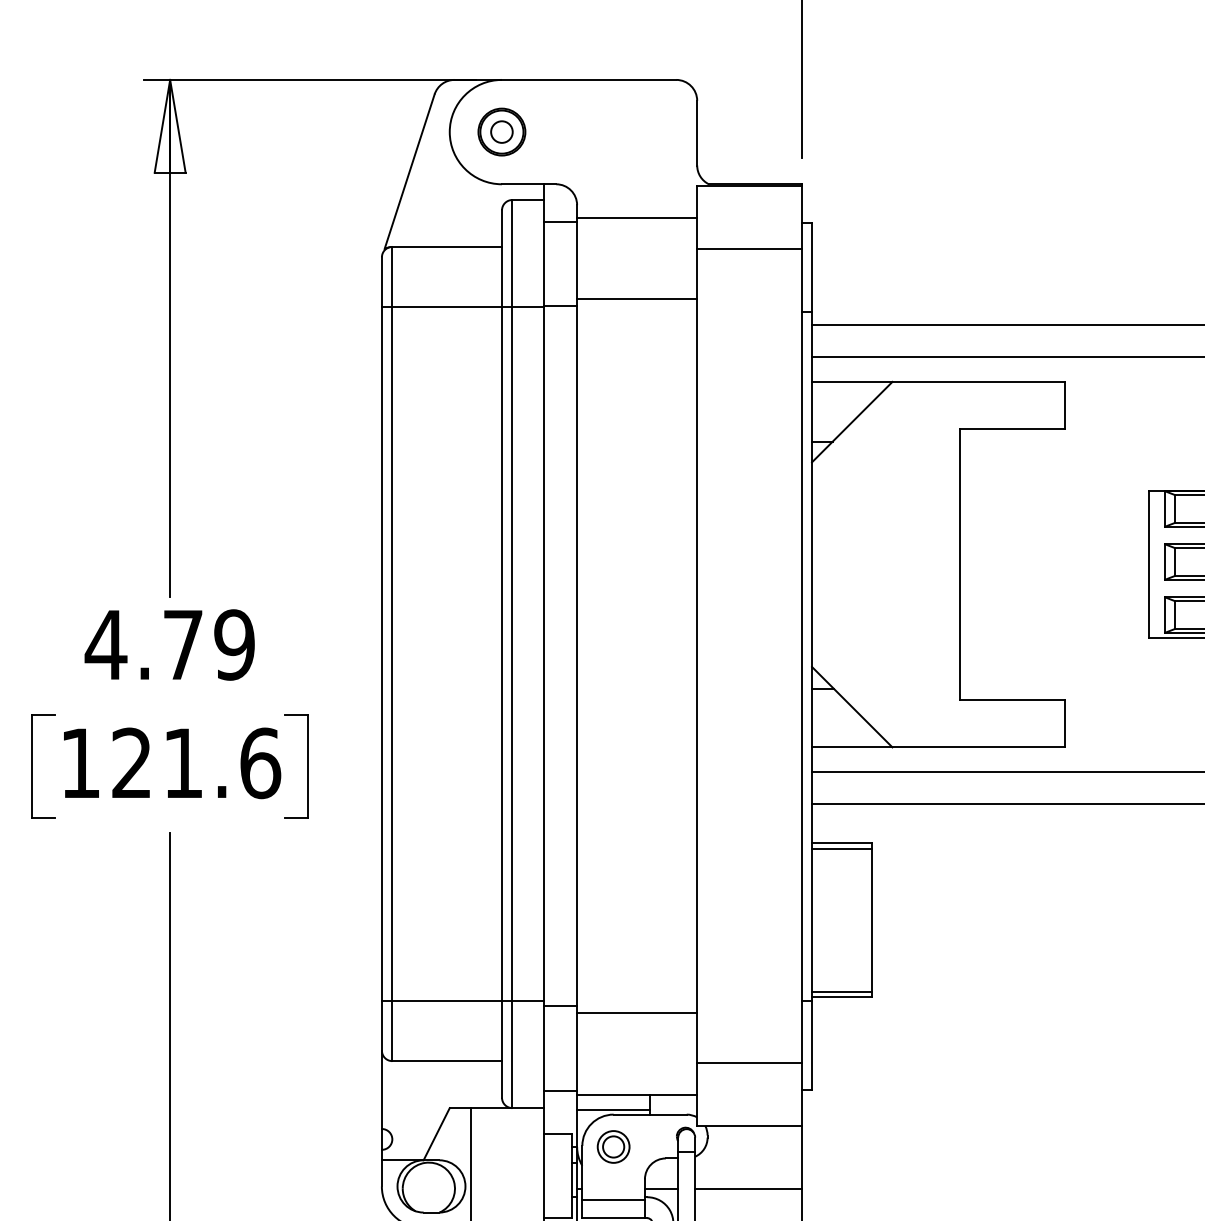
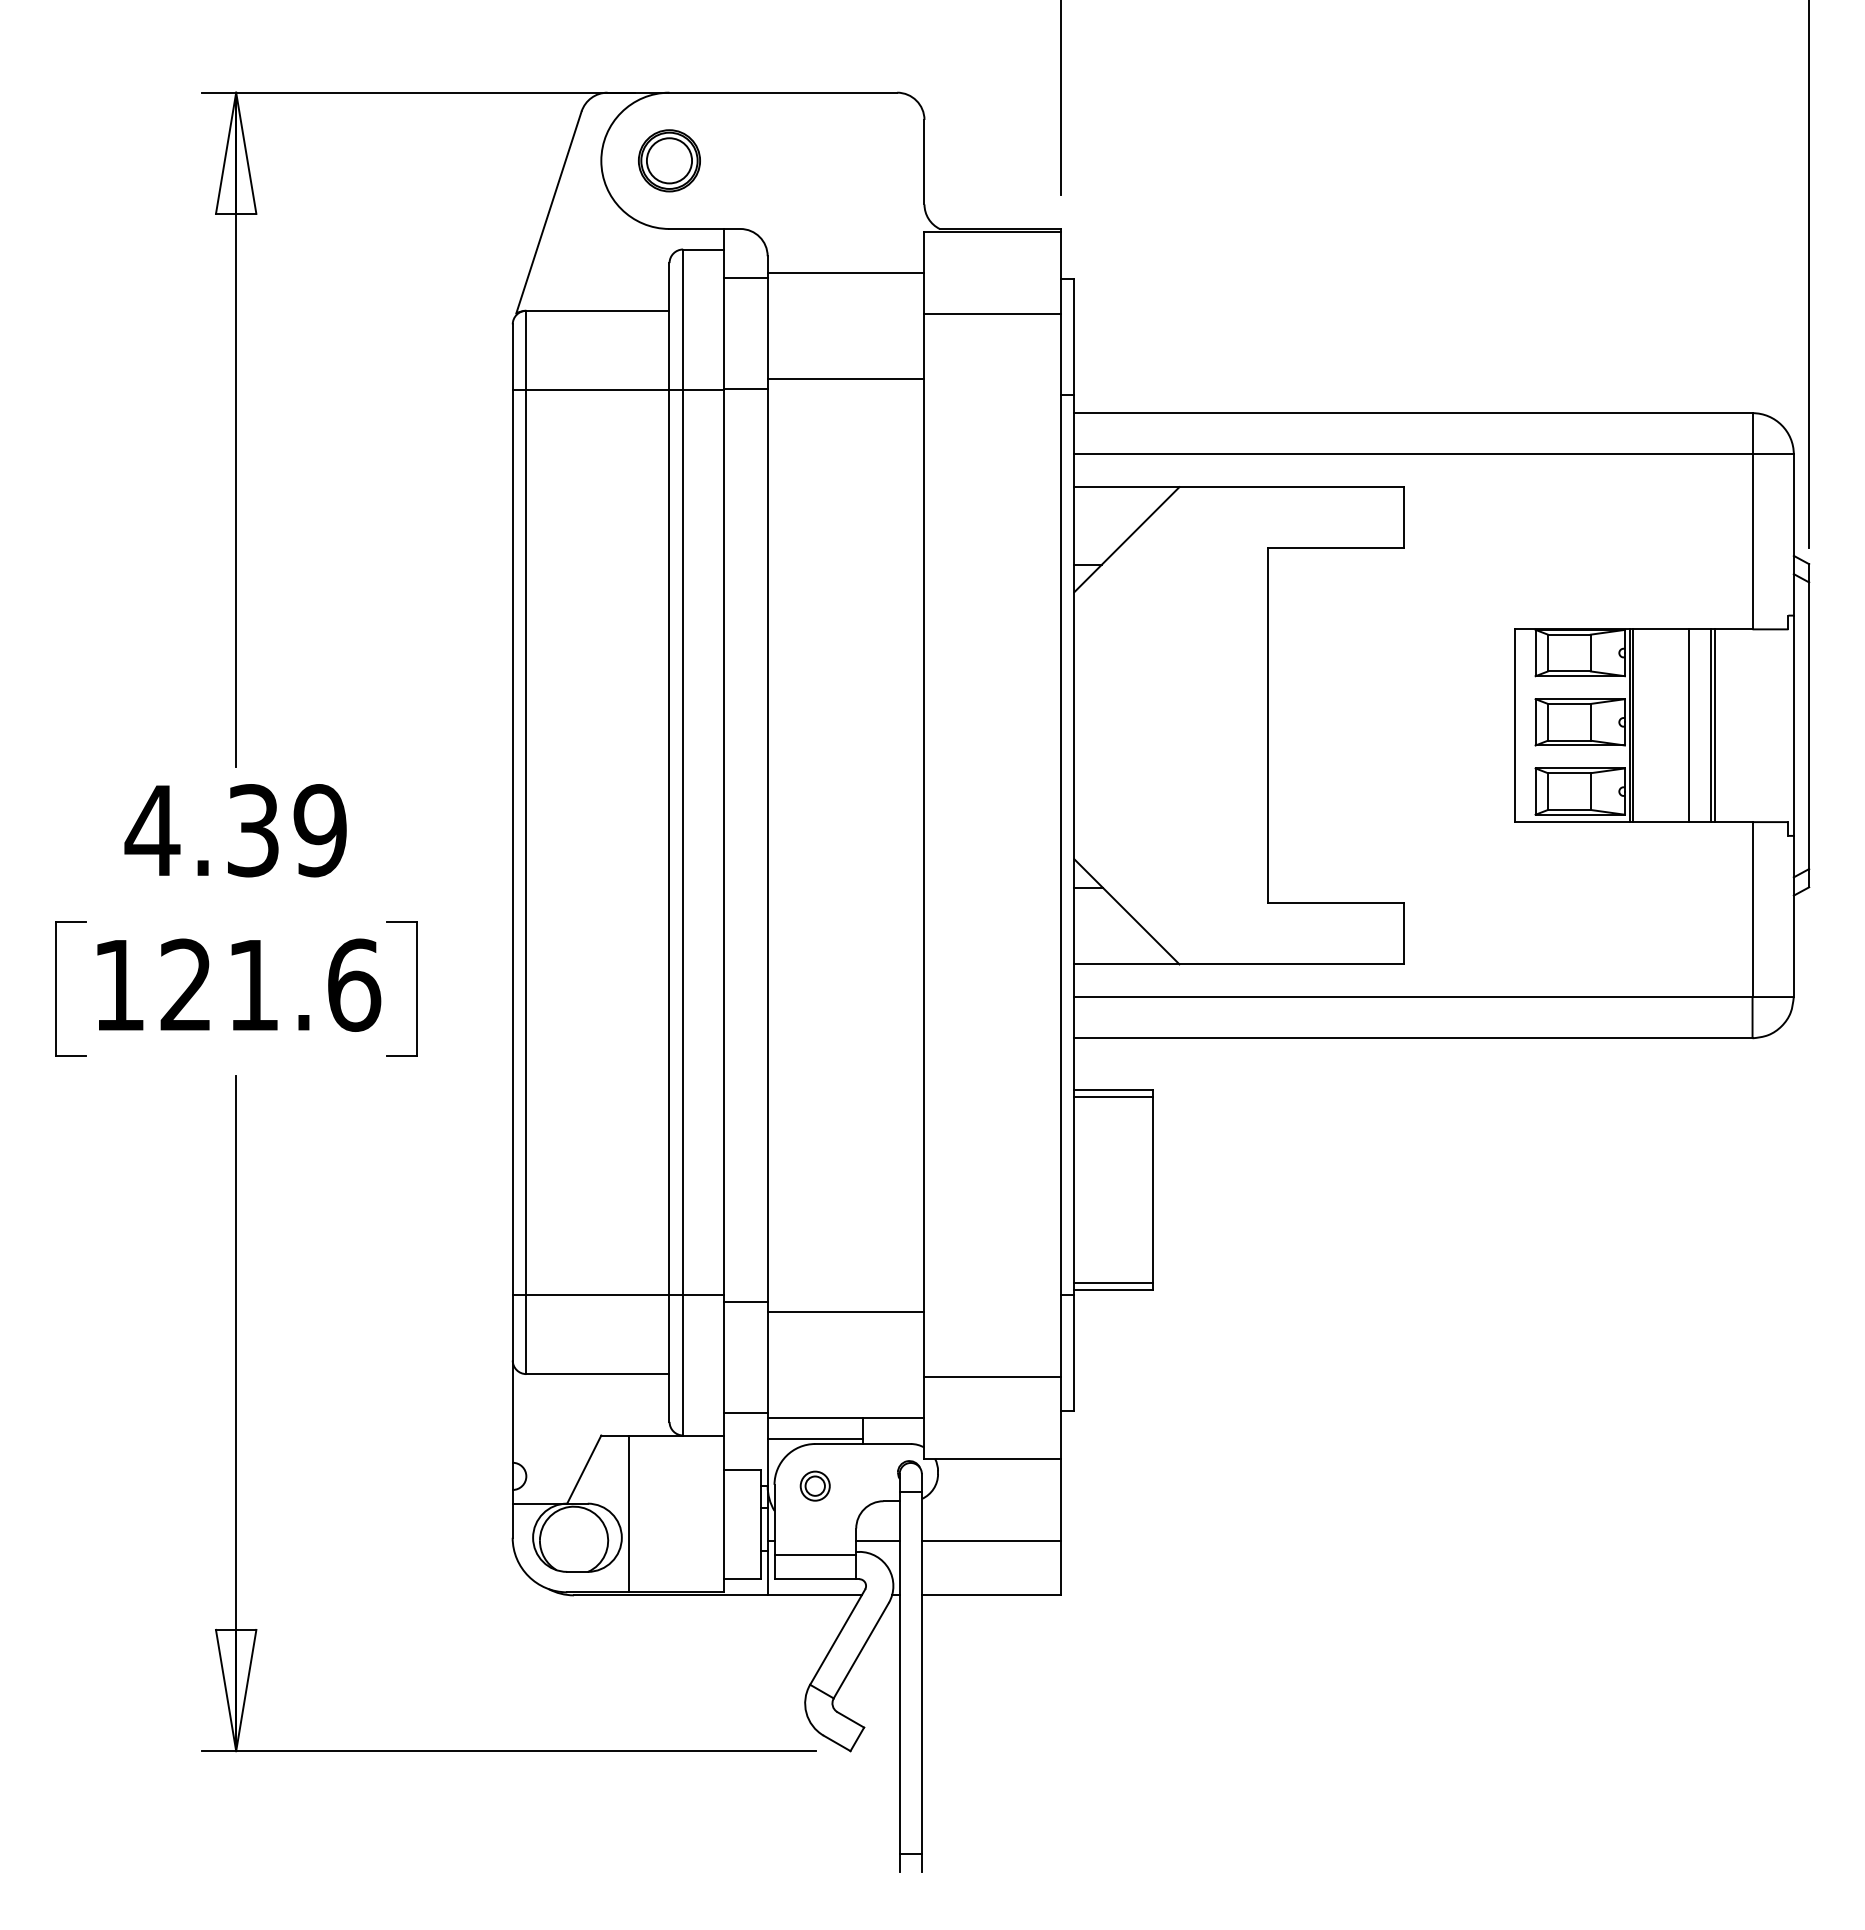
circle: (501, 131) -> (669, 160), size x1.6
text: (183, 644) -> (253, 830), 4.79 -> 4.39
part: (612, 1146) -> (814, 1485), size x0.7

